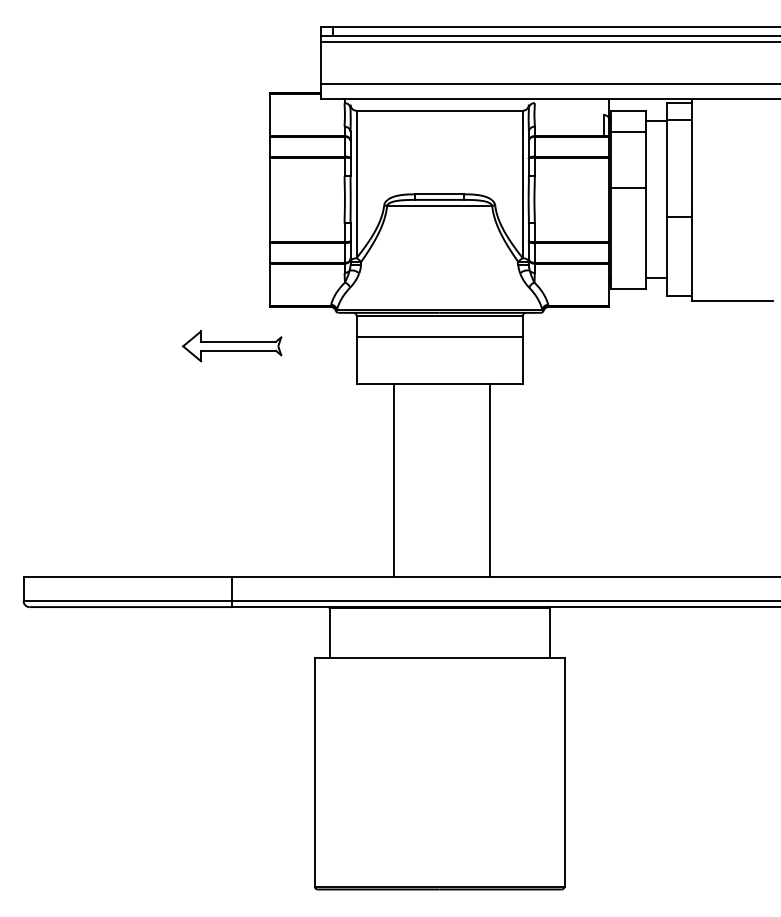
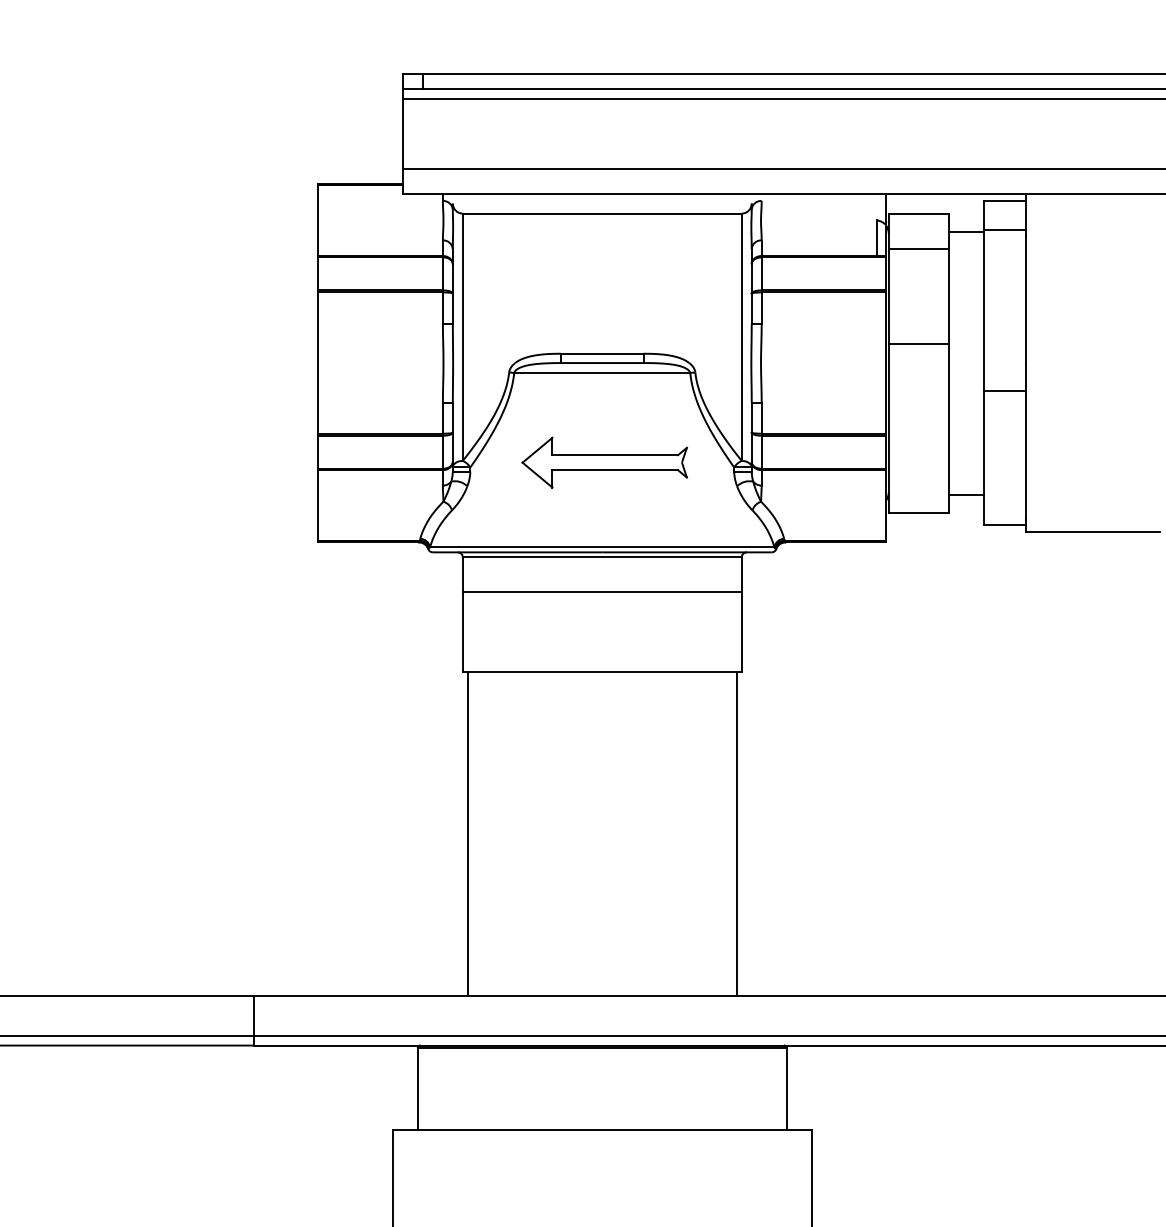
part: (232, 346) -> (605, 462), moved
line: (394, 480) -> (467, 833), moved
line: (489, 480) -> (736, 833), moved

